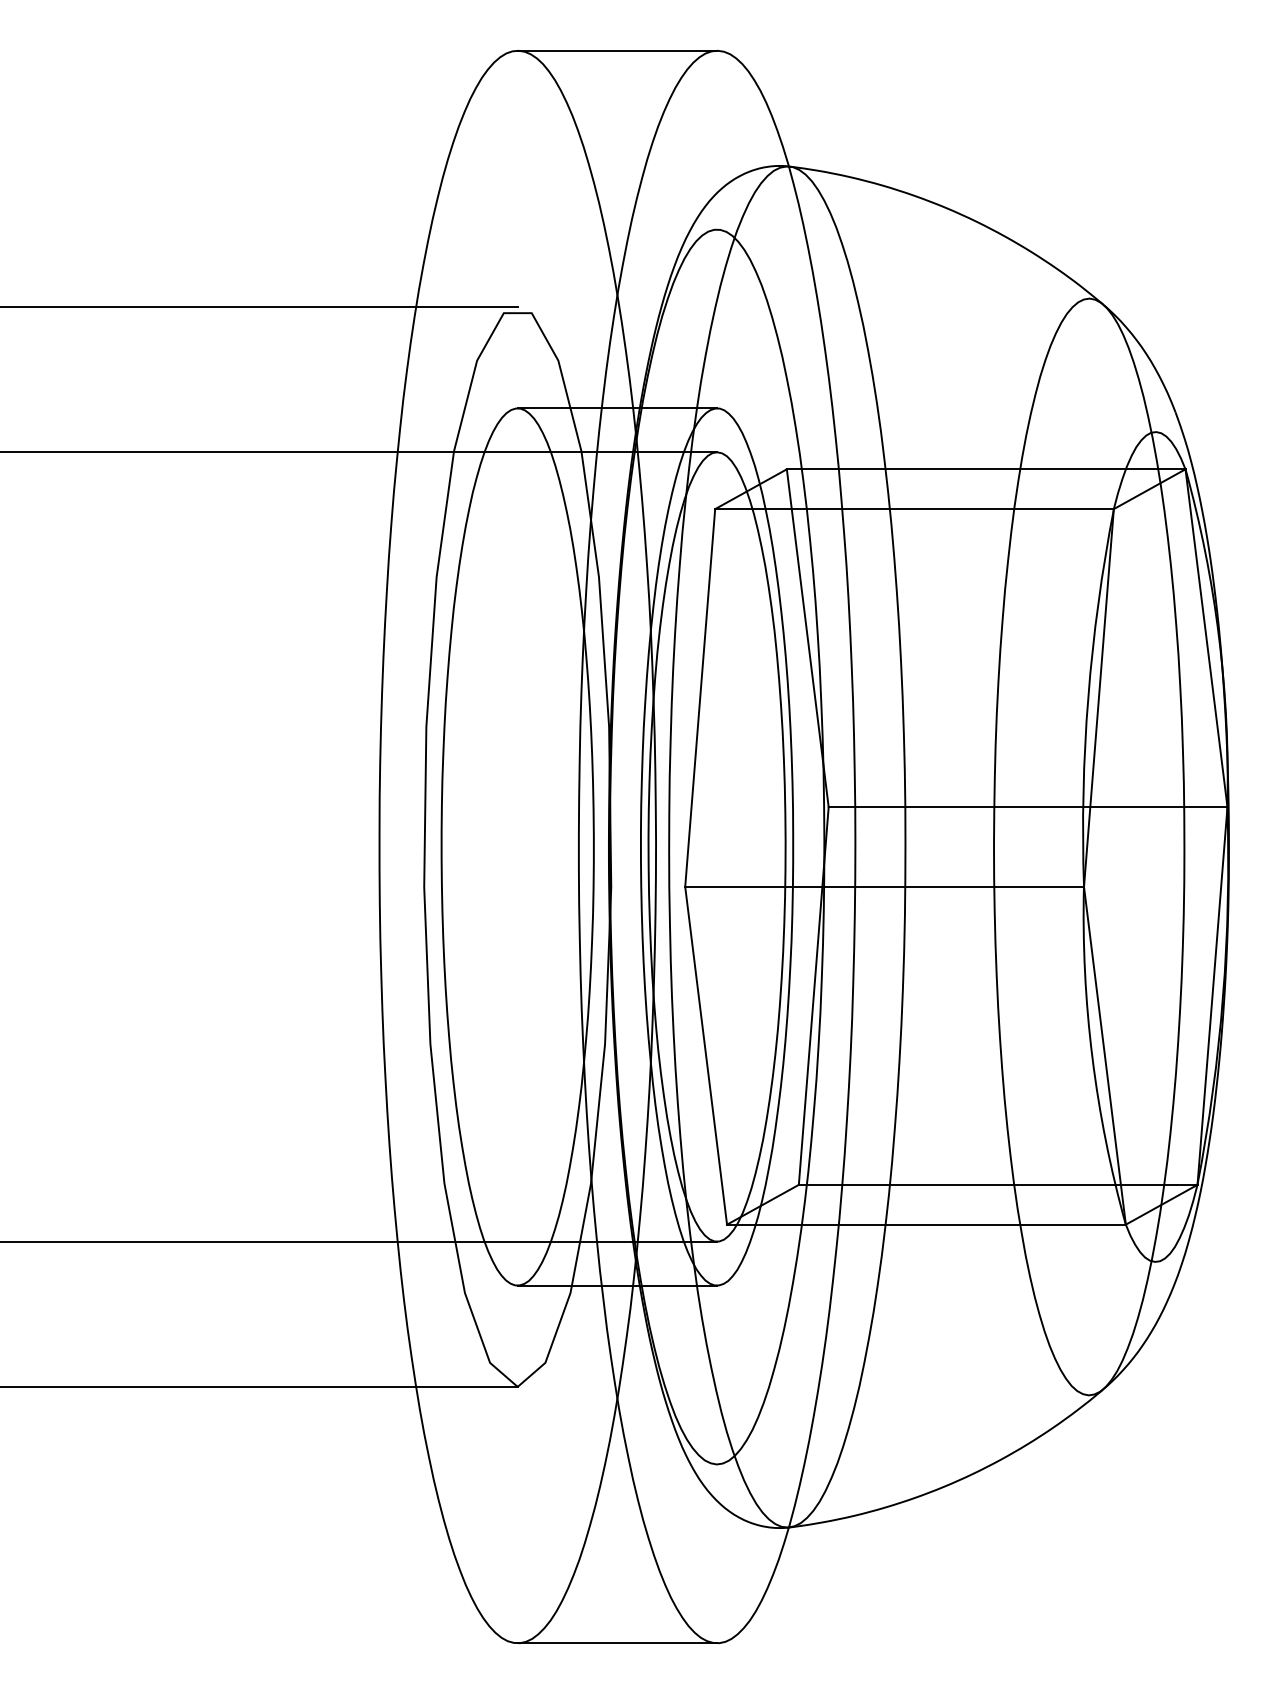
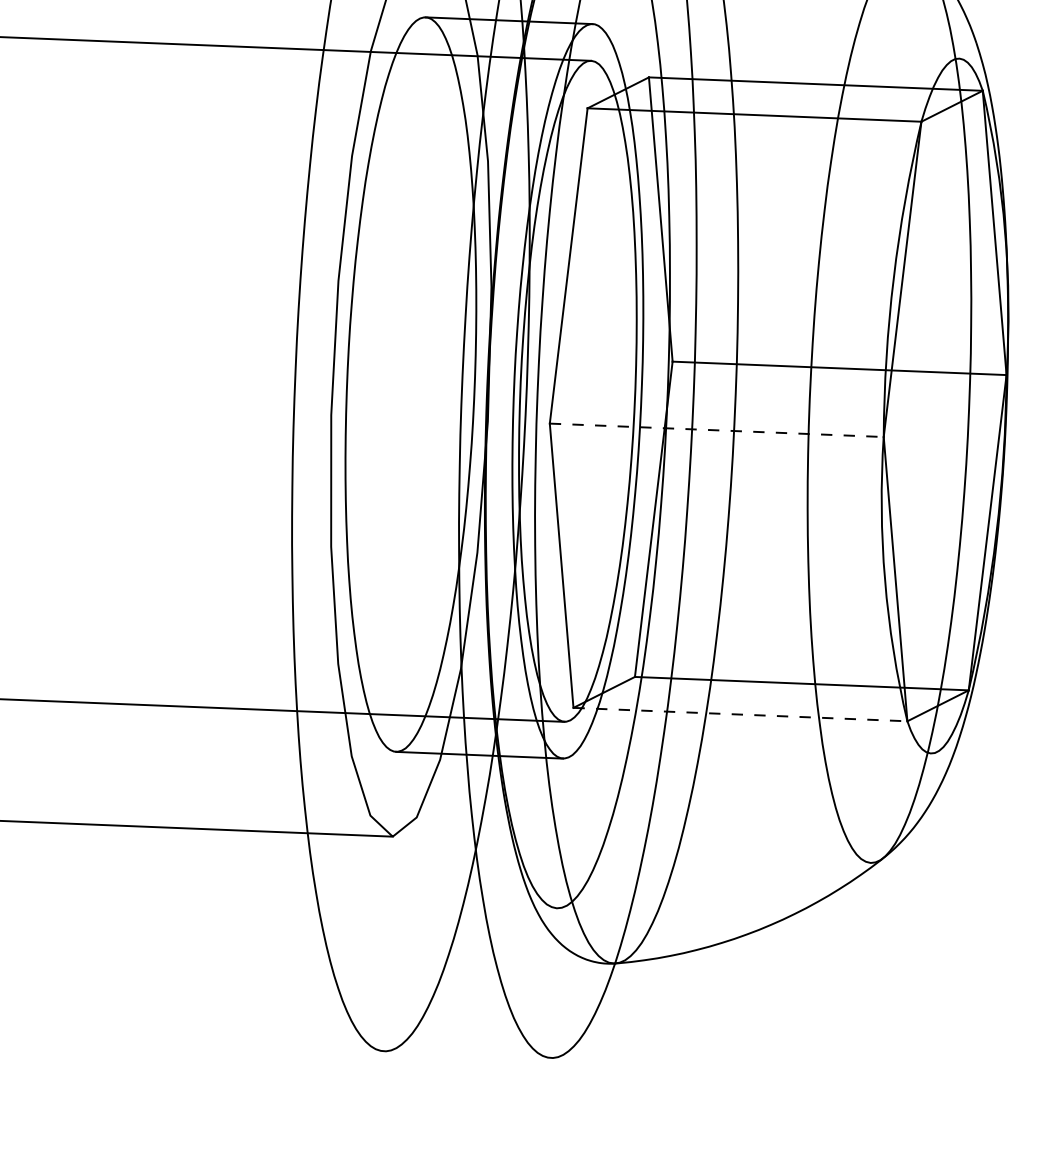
line: (885, 886) -> (717, 430), solid -> dashed
line: (926, 1224) -> (740, 714), solid -> dashed
line: (617, 1643) -> (467, 1054), removed

